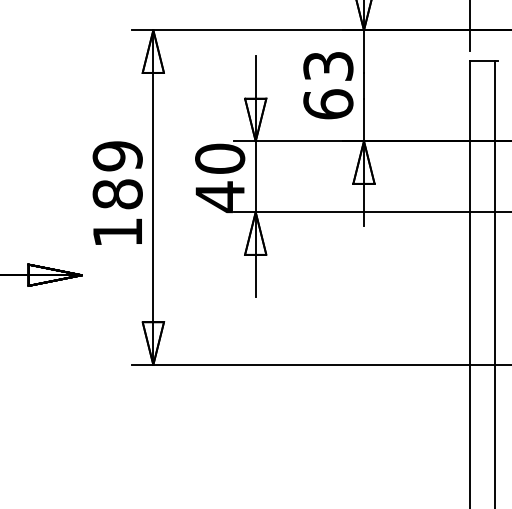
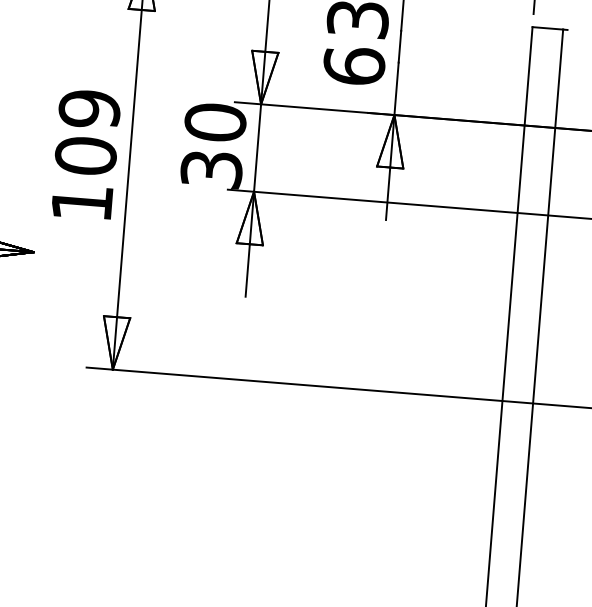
text: (117, 194) -> (85, 156), 189 -> 109
text: (220, 197) -> (212, 170), 40 -> 30

